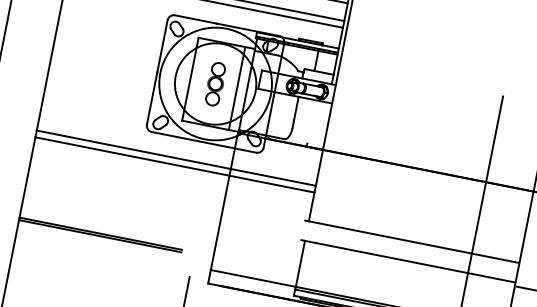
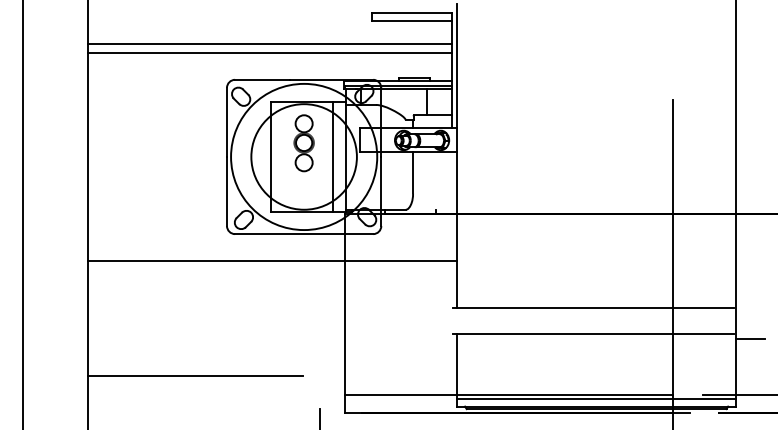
part: (215, 84) -> (303, 143), moved
line: (174, 165) -> (272, 270), removed
line: (100, 236) -> (195, 379), removed

